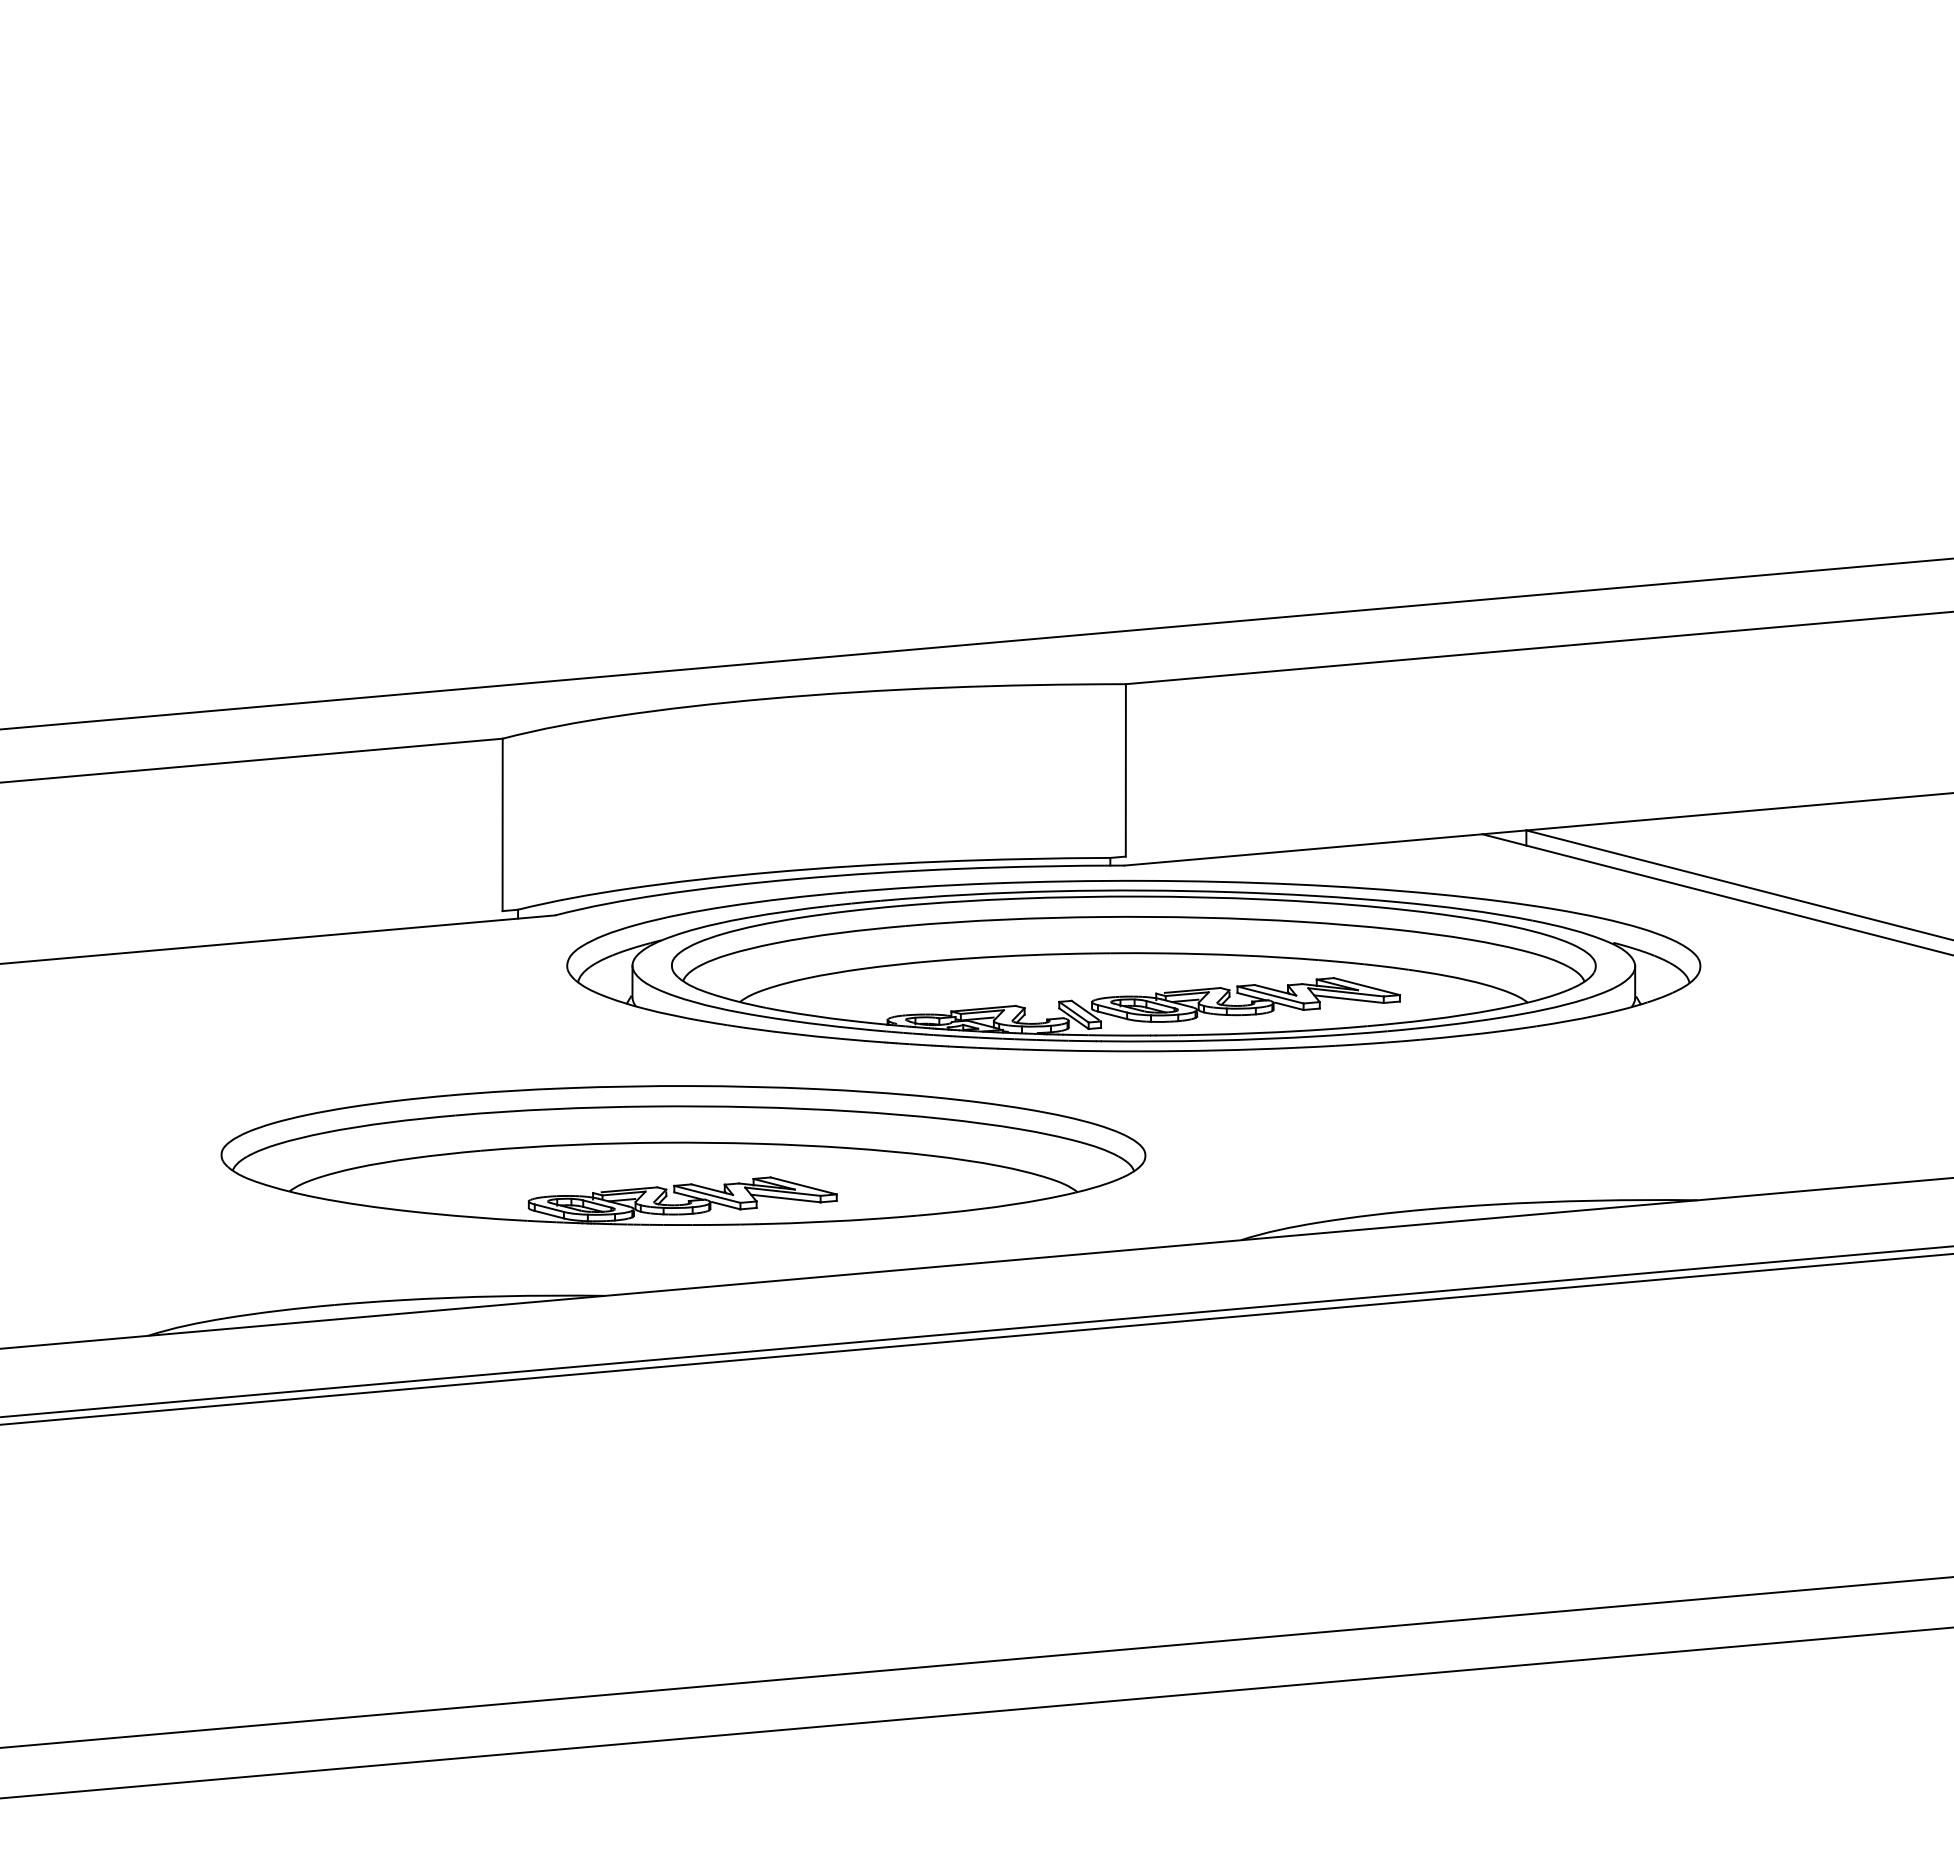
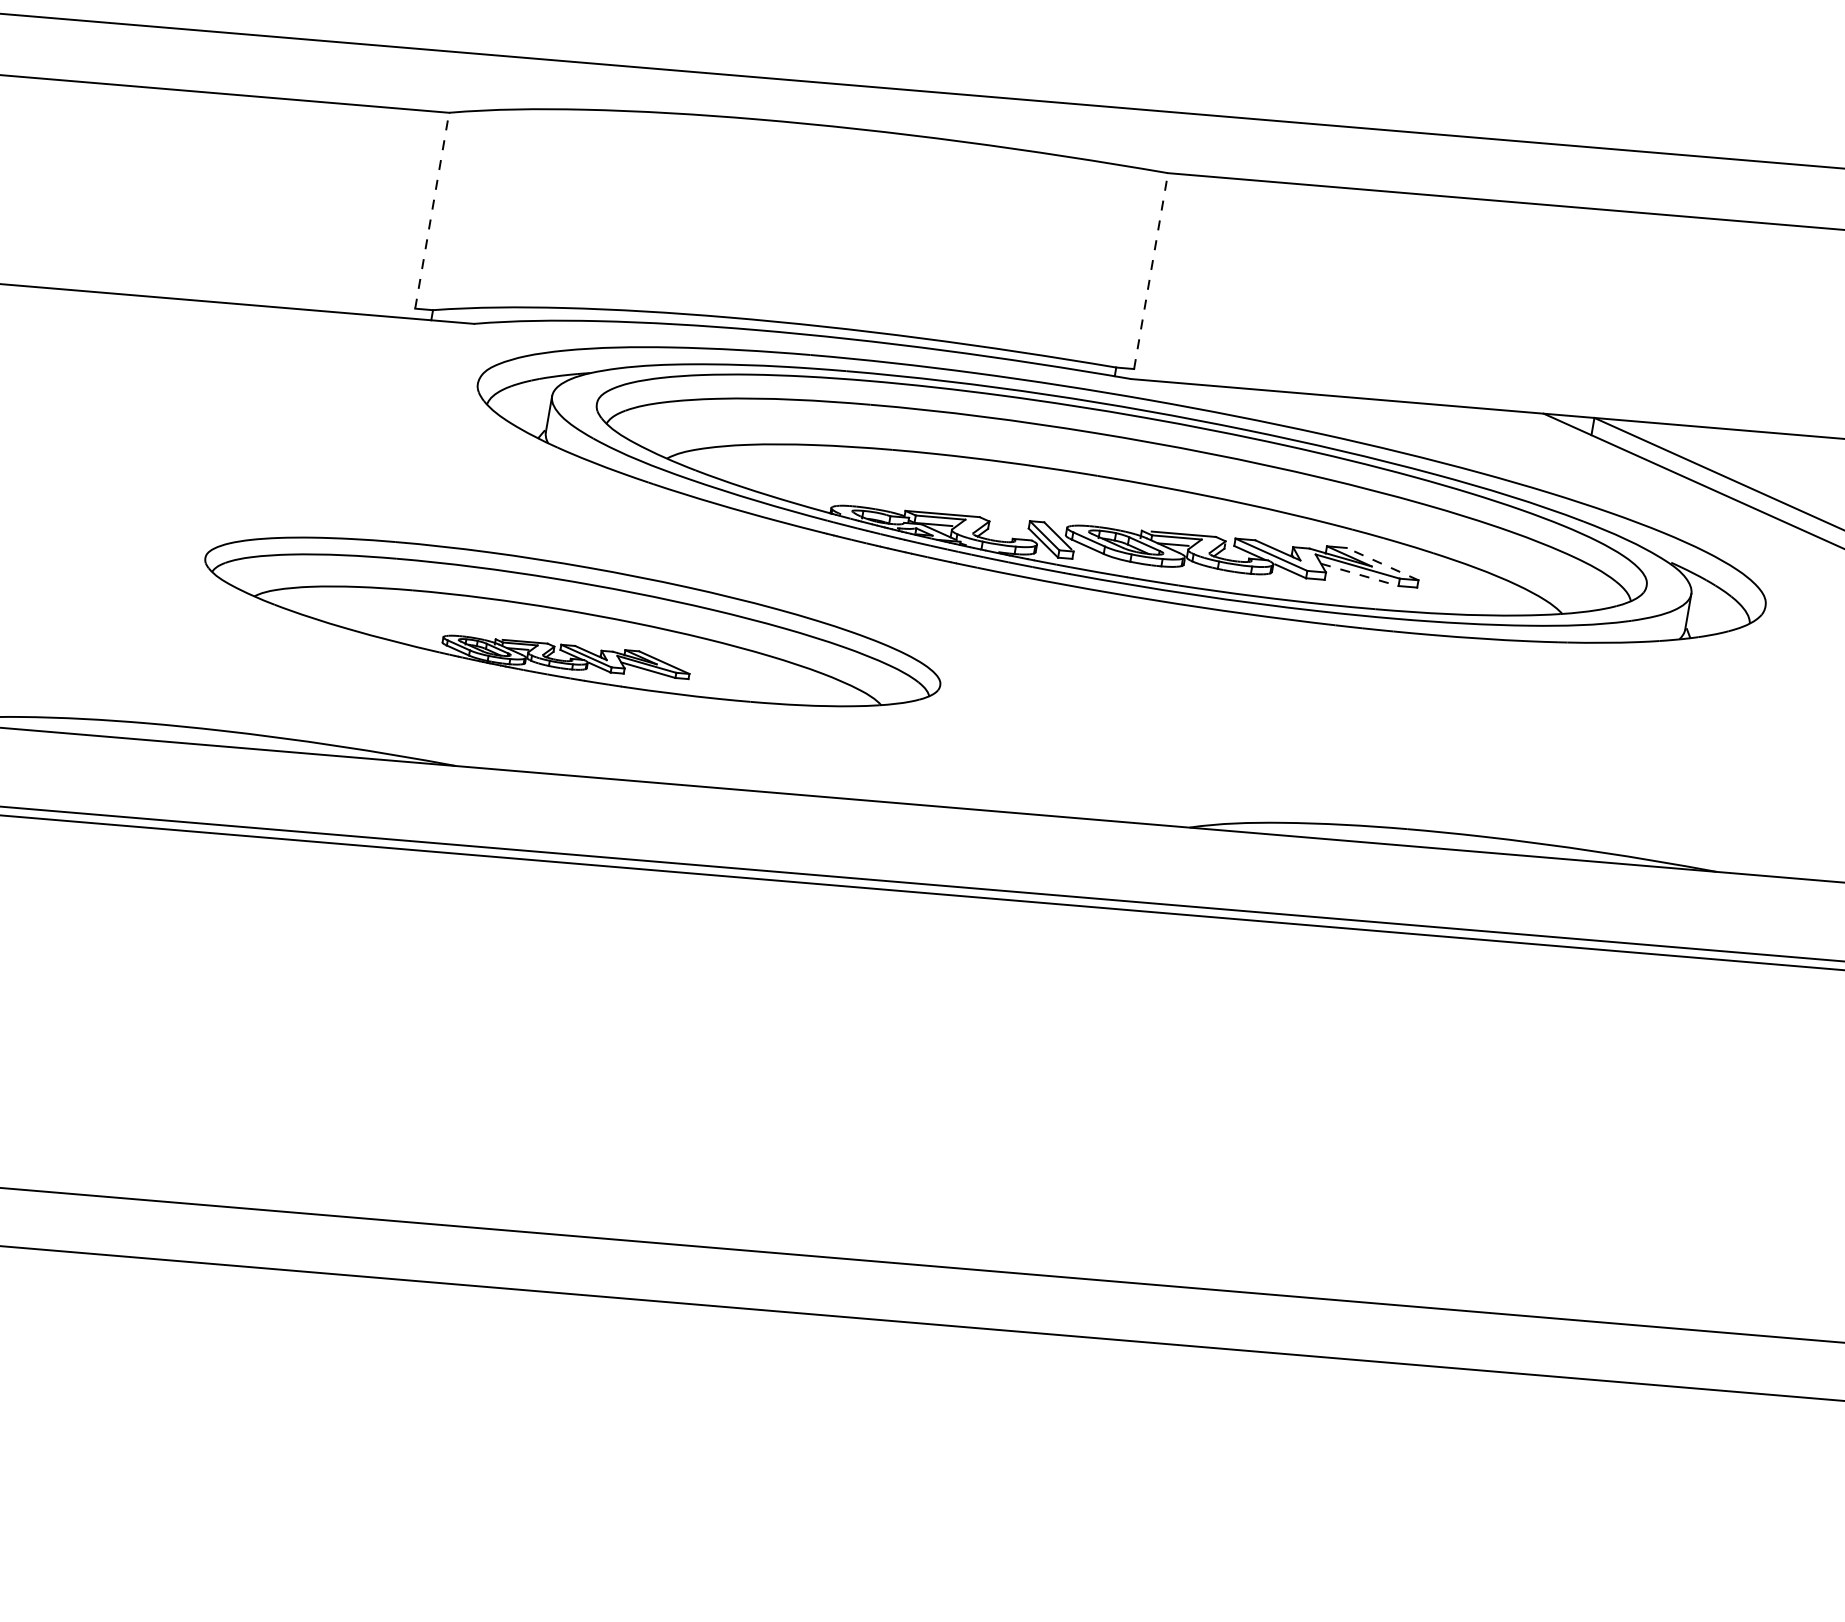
line: (1125, 769) -> (1150, 270), solid -> dashed
line: (502, 824) -> (432, 210), solid -> dashed
line: (1366, 986) -> (1382, 563), solid -> dashed
line: (1349, 999) -> (1360, 575), solid -> dashed
part: (683, 1155) -> (572, 621), size x0.7

